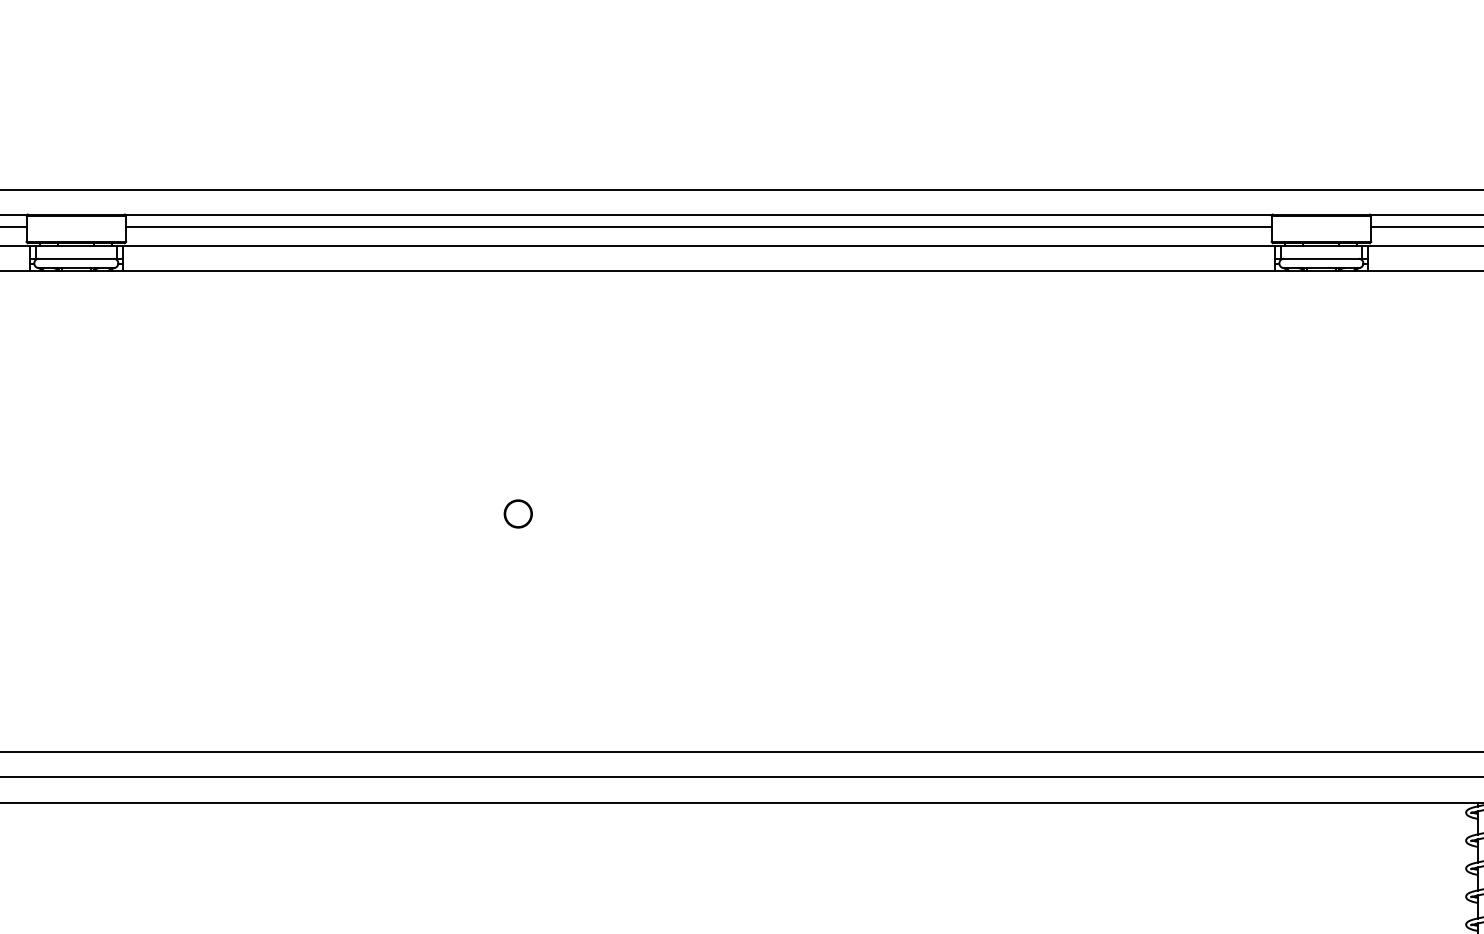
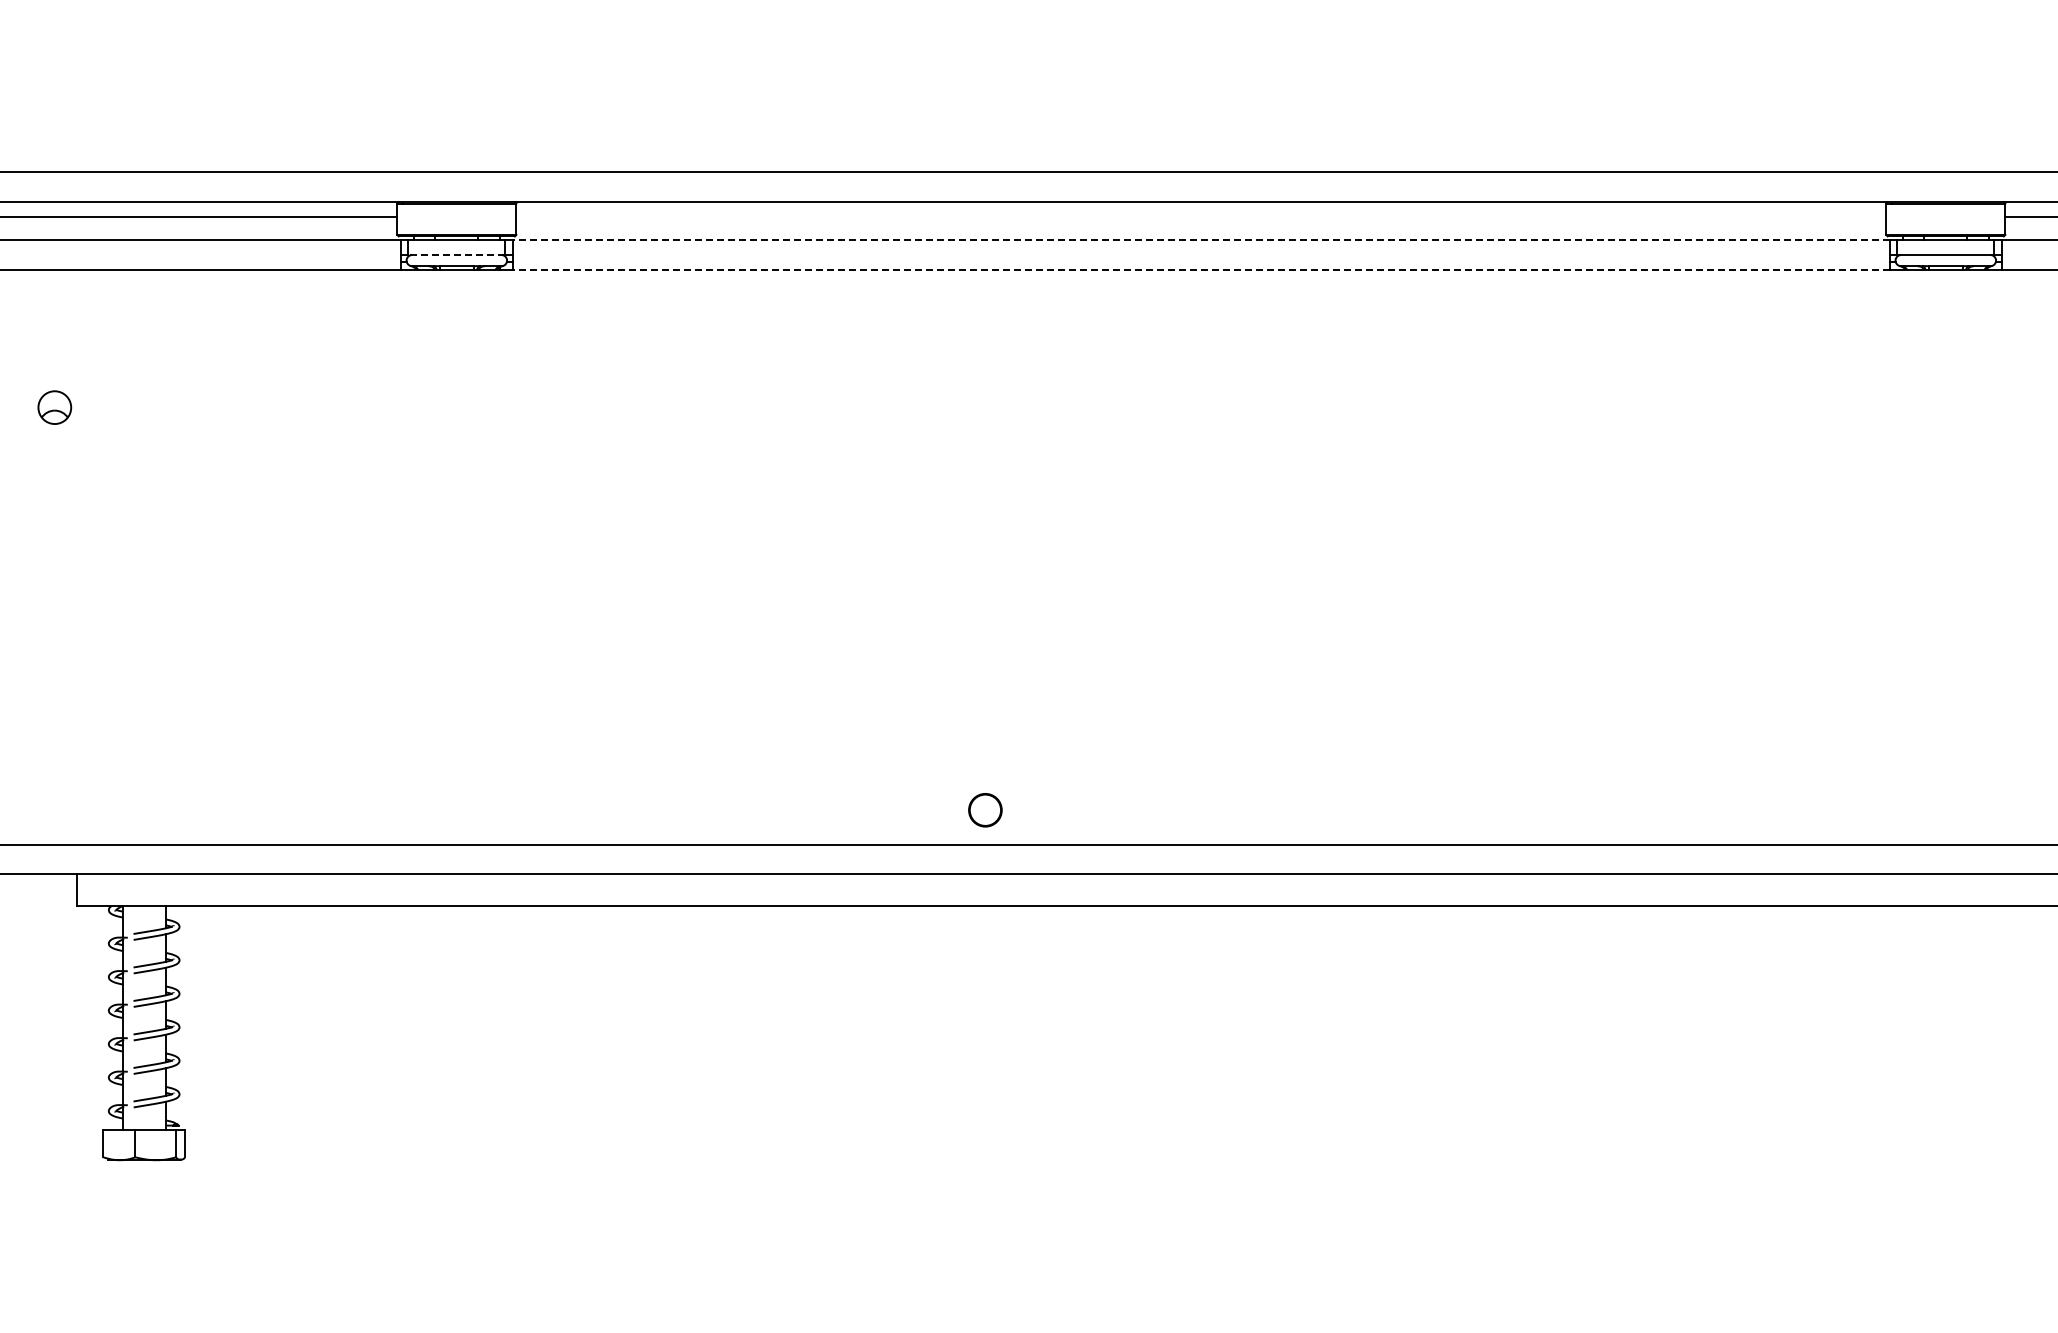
line: (699, 227) -> (1201, 217), removed
line: (699, 246) -> (1201, 240), solid -> dashed
line: (76, 259) -> (456, 255), solid -> dashed
line: (699, 270) -> (1201, 269), solid -> dashed
circle: (518, 514) -> (985, 810), moved

